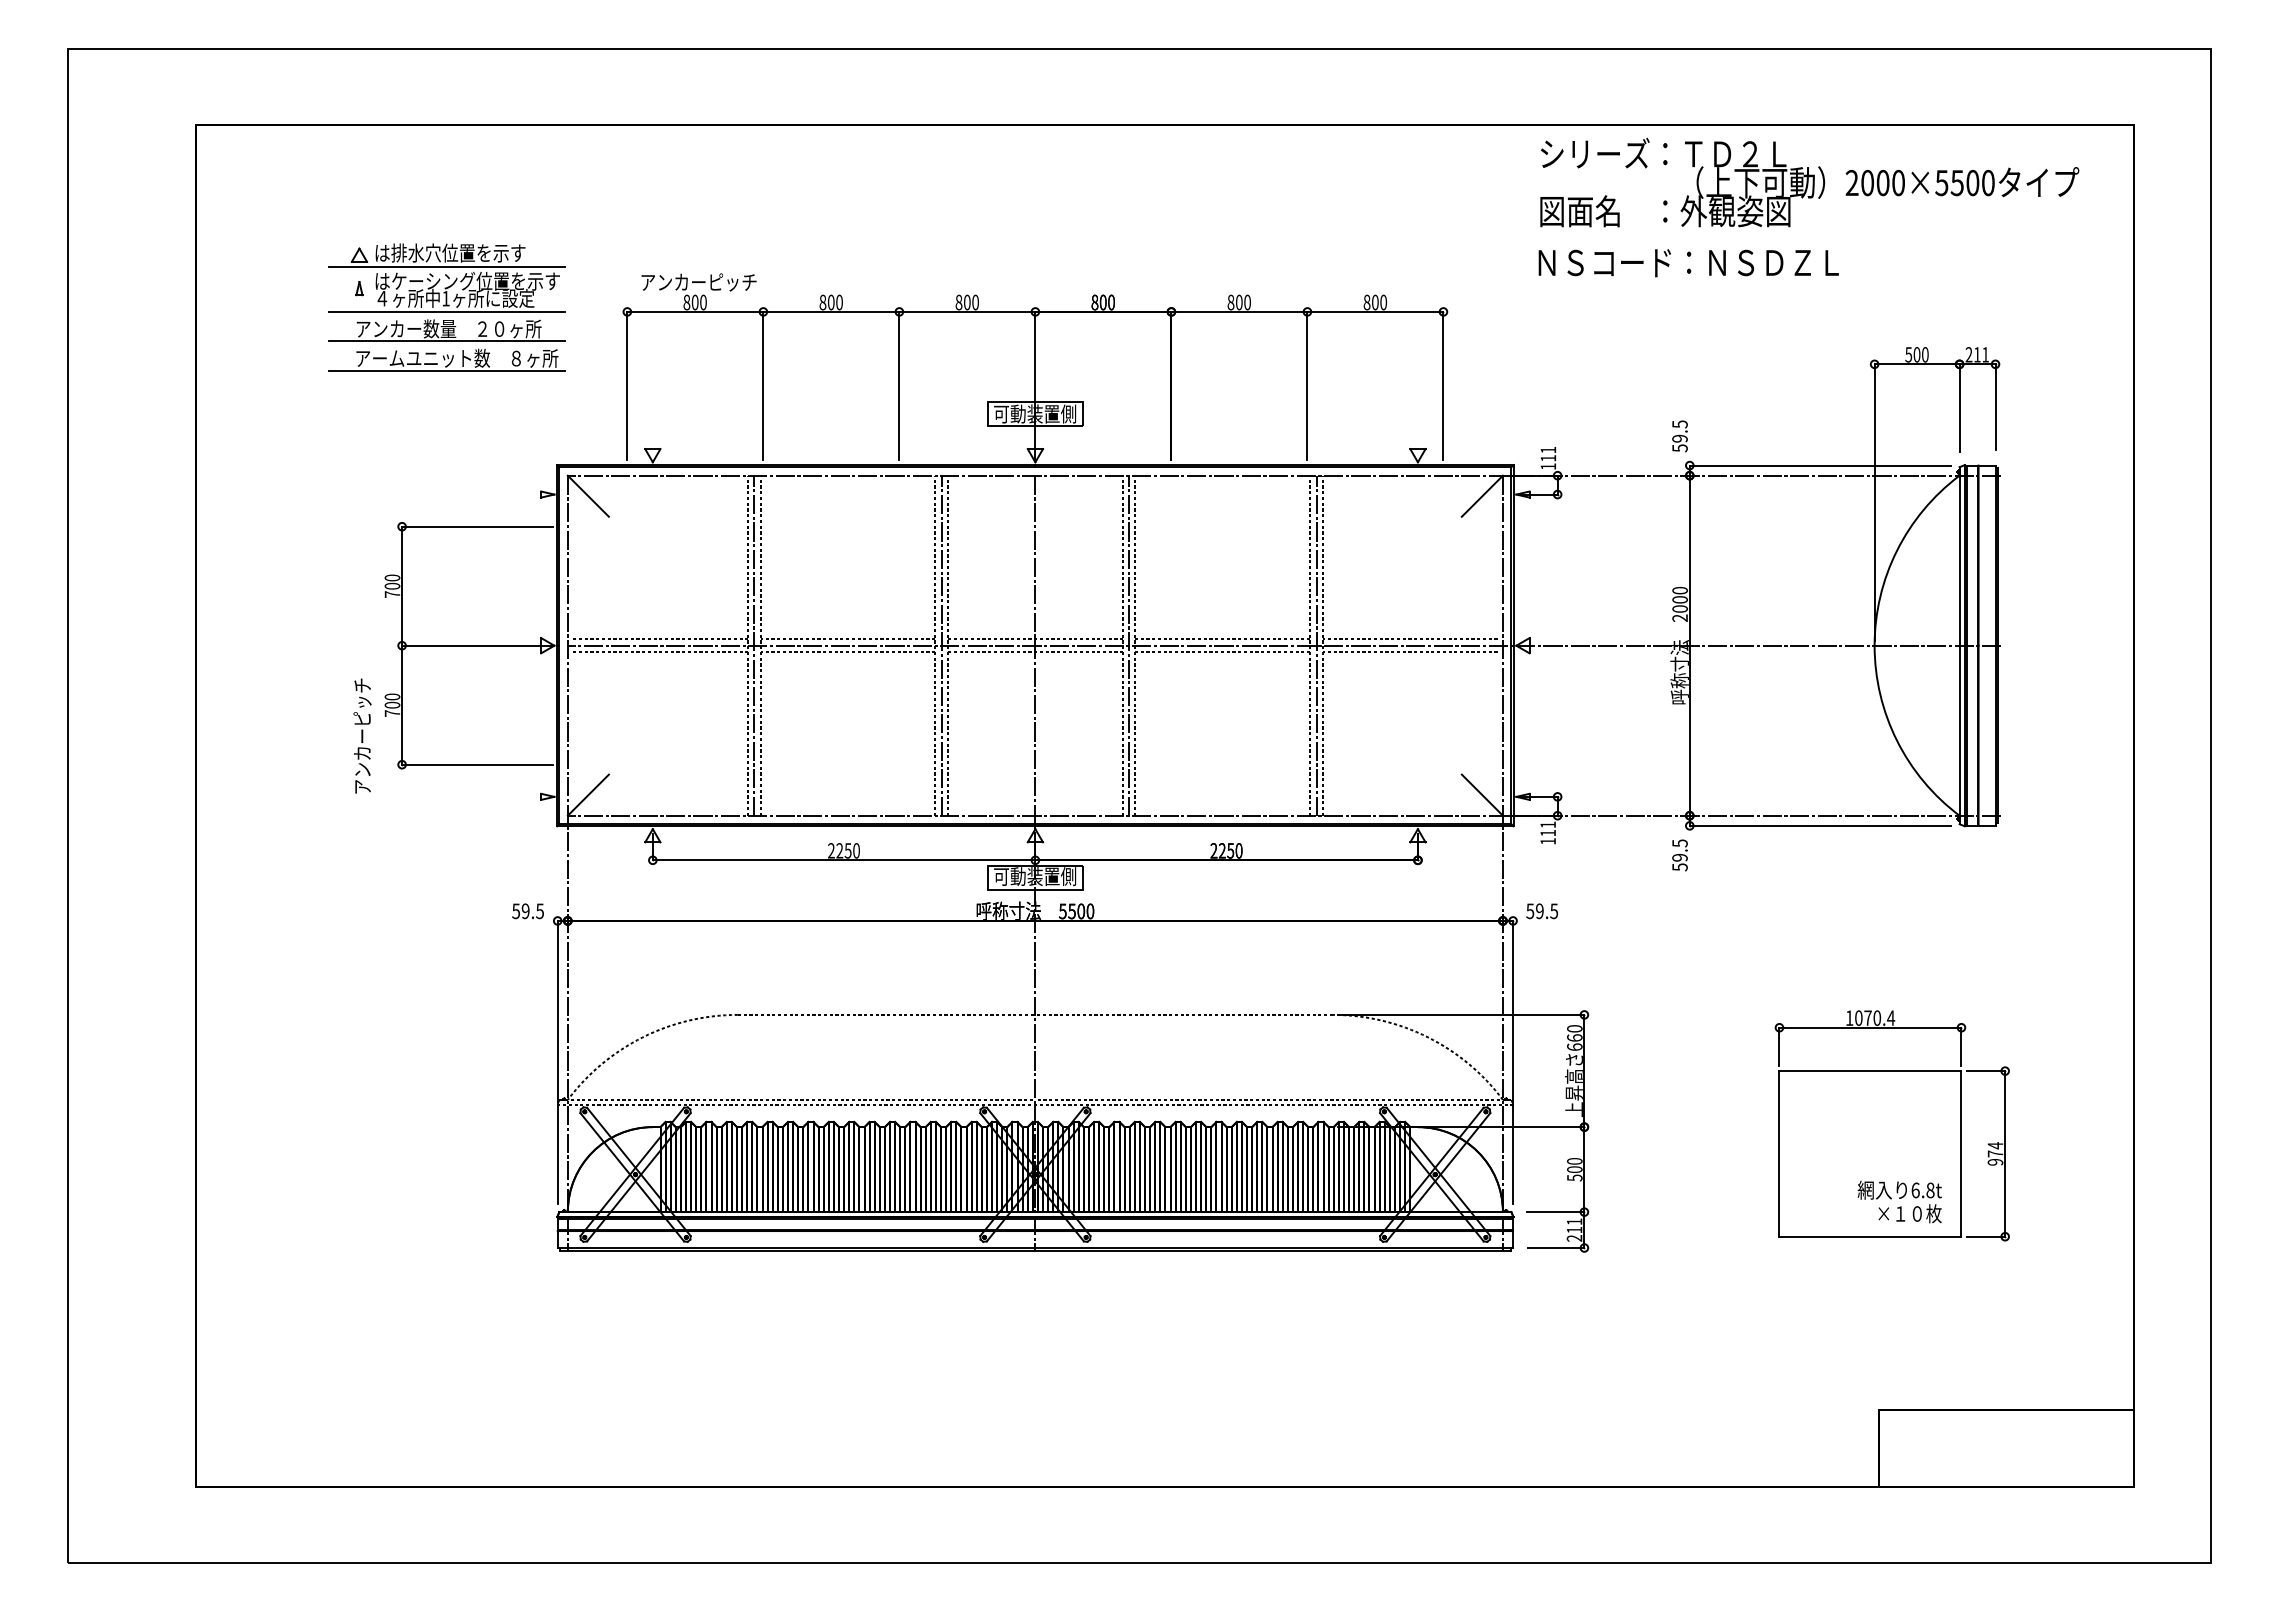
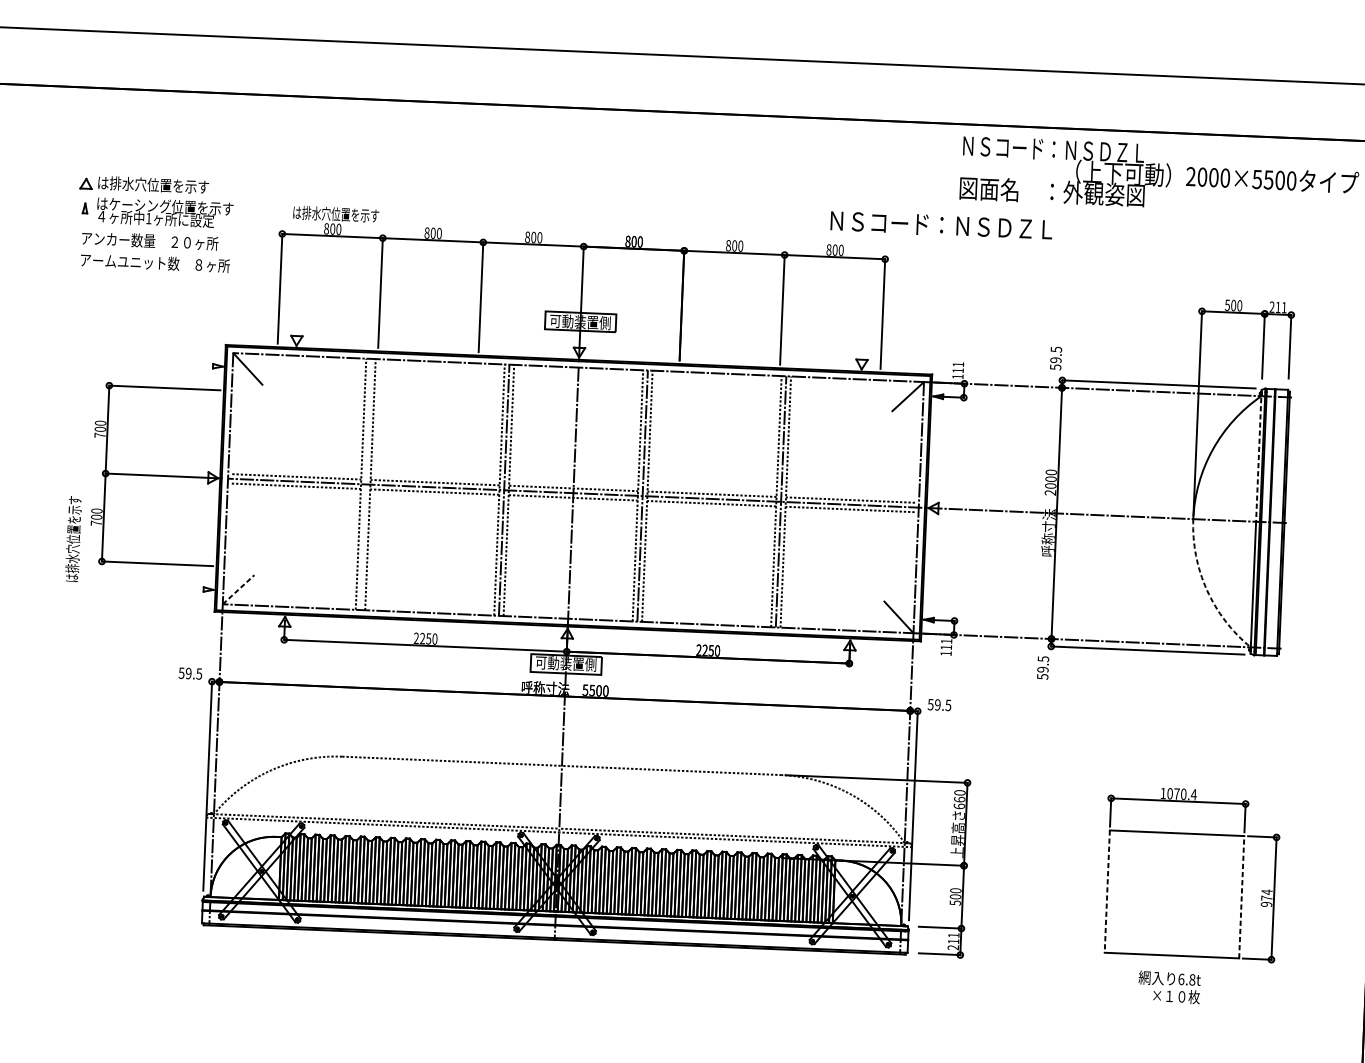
text: (1664, 152) -> (1053, 148), シリーズ：ＴＤ２Ｌ -> ＮＳコード：ＮＳＤＺＬ
text: (1688, 263) -> (941, 225), moved
line: (446, 266) -> (150, 194), removed
text: (699, 281) -> (336, 213), アンカーピッチ -> は排水穴位置を示す
line: (446, 311) -> (148, 228), removed
line: (446, 341) -> (147, 250), removed
line: (446, 370) -> (146, 271), removed
line: (1959, 556) -> (1258, 455), solid -> dashed
line: (754, 645) -> (365, 484), removed
text: (361, 736) -> (72, 539), アンカーピッチ -> は排水穴位置を示す
arc: (1897, 740) -> (1207, 589), solid -> dashed
line: (588, 794) -> (238, 589), solid -> dashed
line: (1779, 1153) -> (1107, 891), solid -> dashed
line: (1961, 1153) -> (1241, 896), solid -> dashed
text: (1899, 1201) -> (1169, 987), moved

